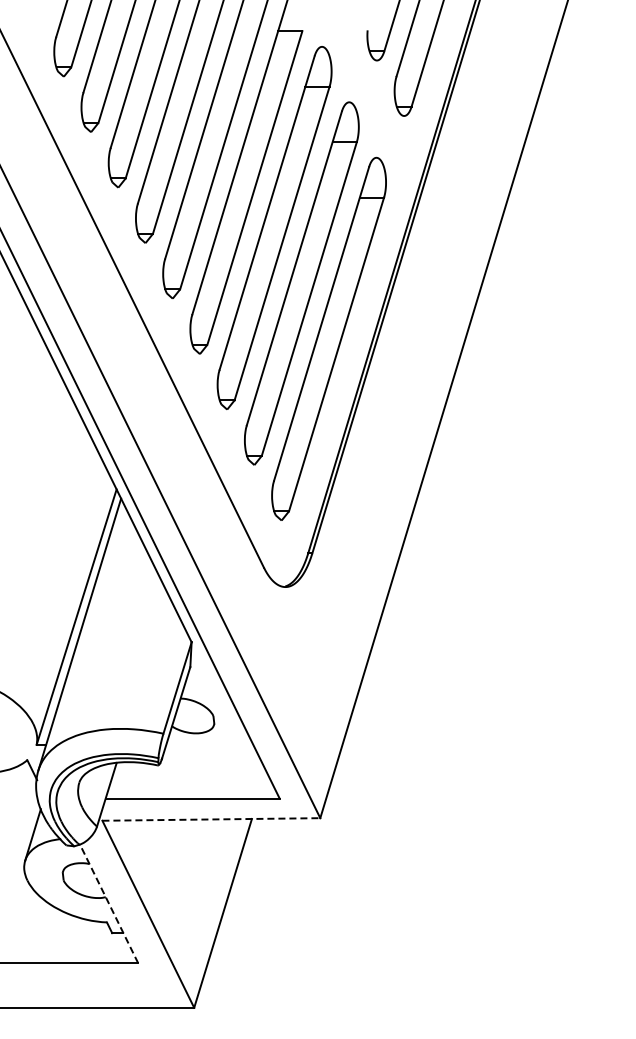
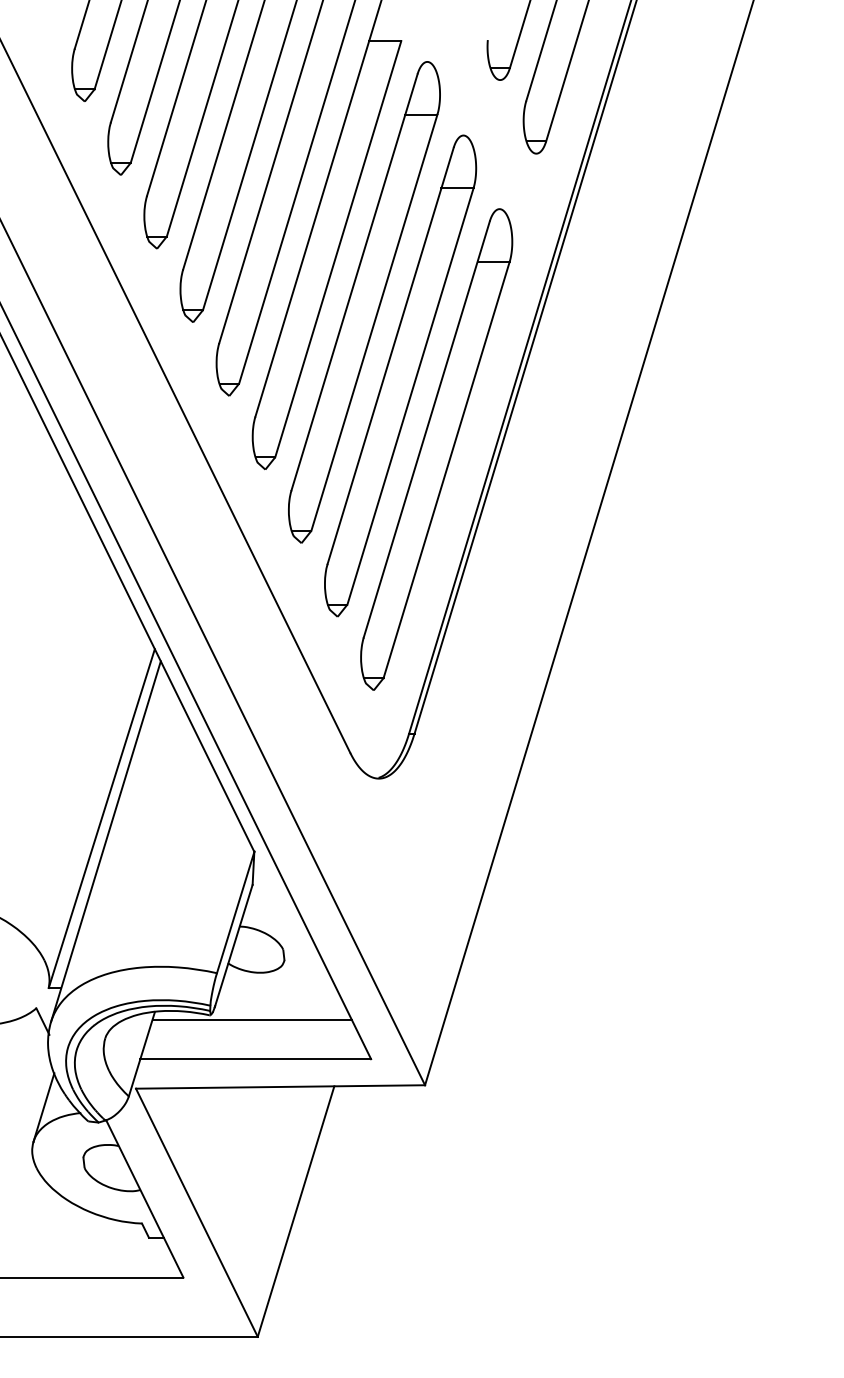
line: (189, 768) -> (251, 1019), added
line: (211, 819) -> (280, 1087), dashed -> solid
line: (108, 903) -> (144, 1198), dashed -> solid

